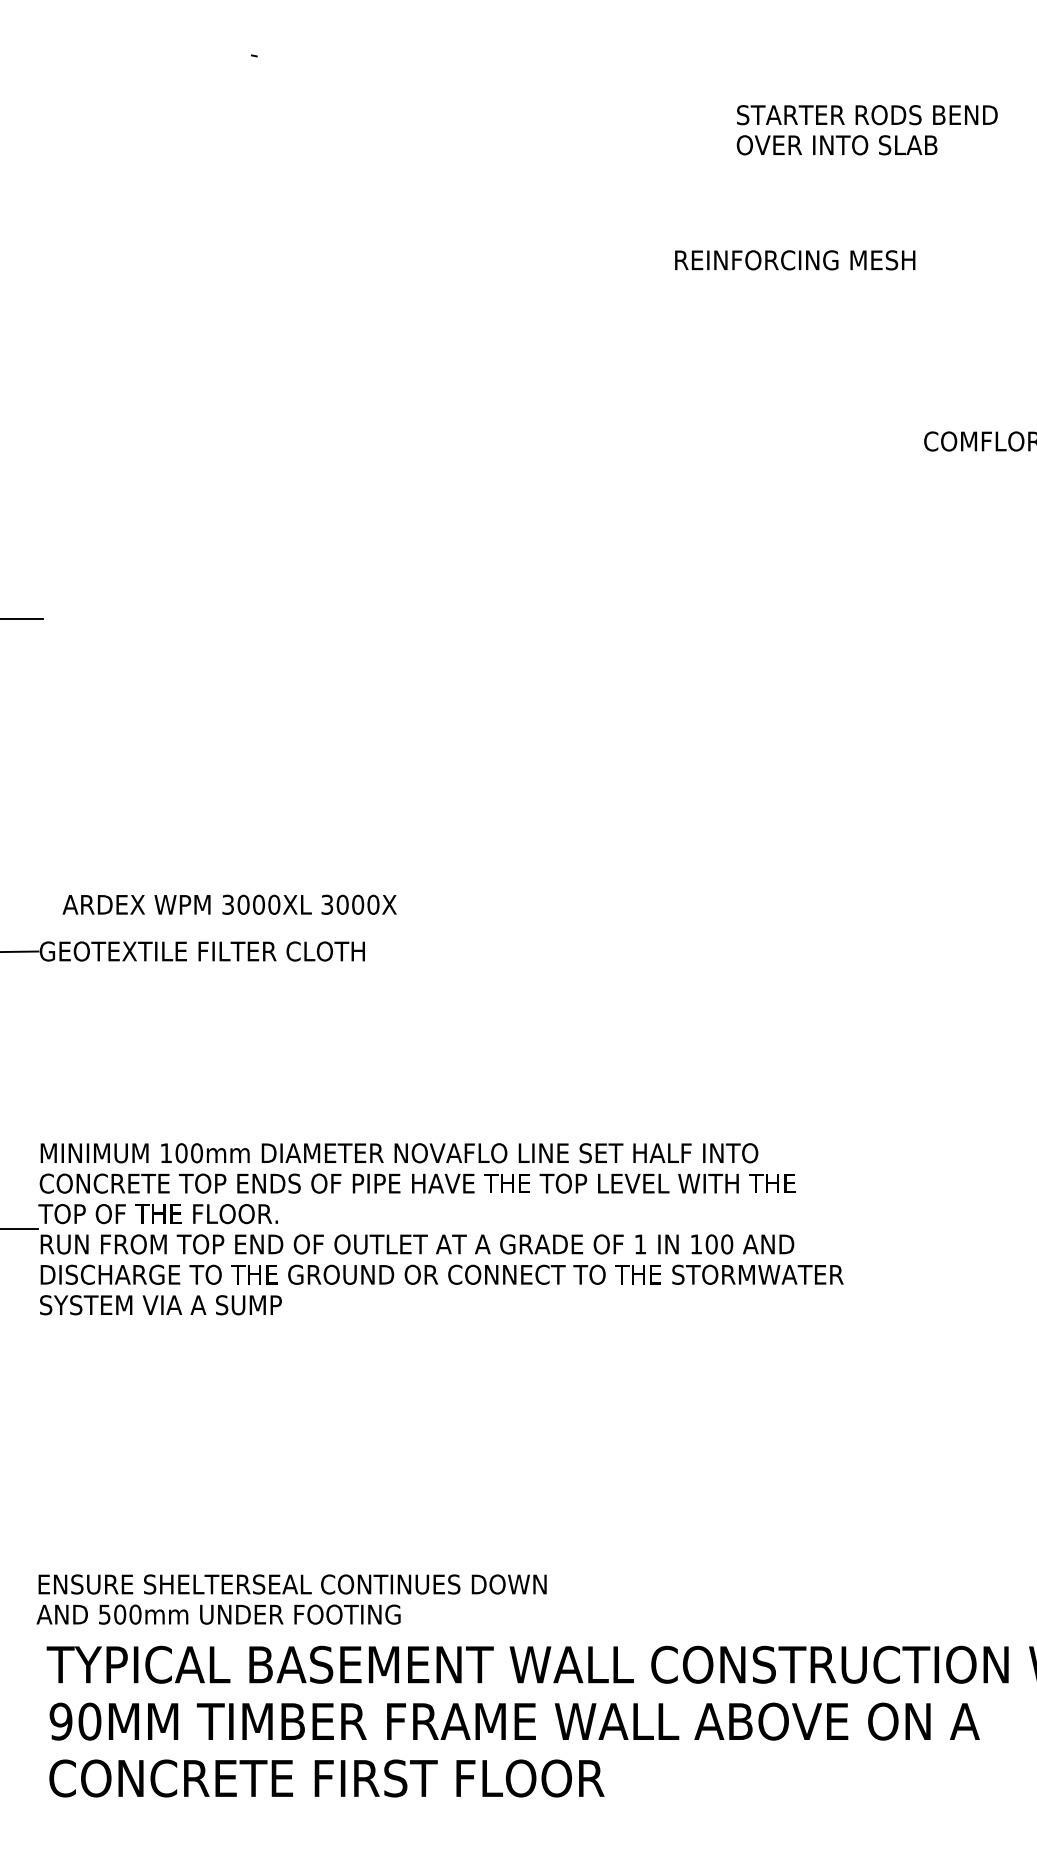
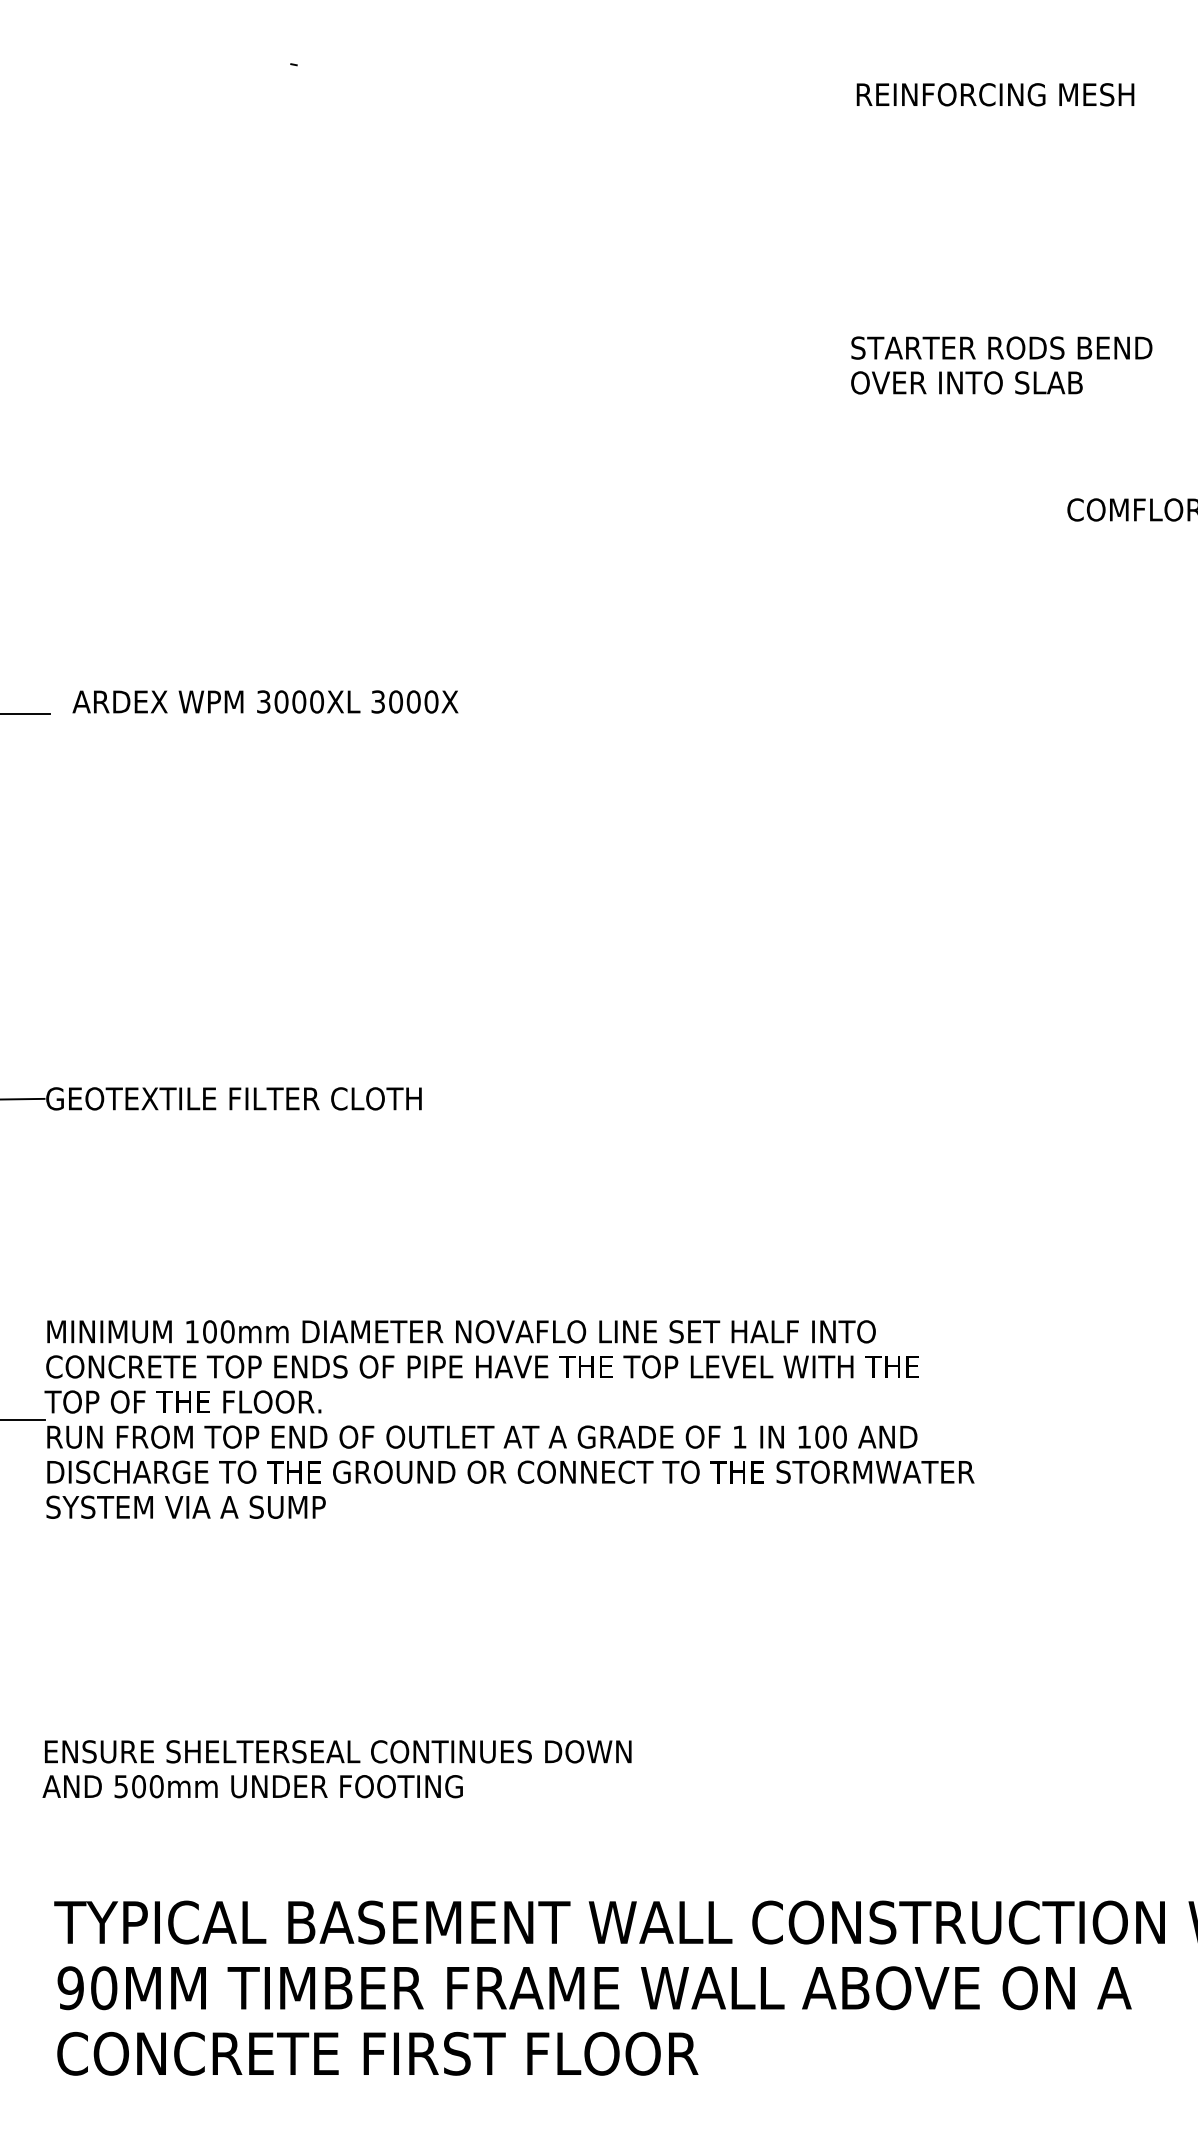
text: (867, 130) -> (1001, 365), moved
text: (795, 260) -> (995, 94), moved
text: (229, 904) -> (265, 701), moved
text: (291, 1599) -> (336, 1769), moved

